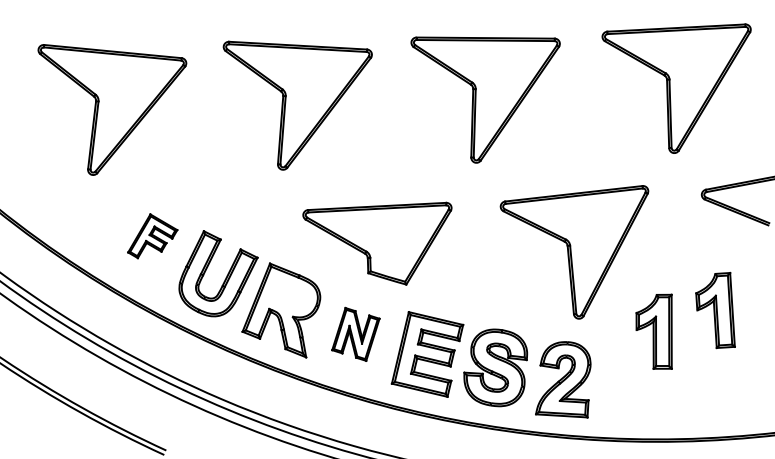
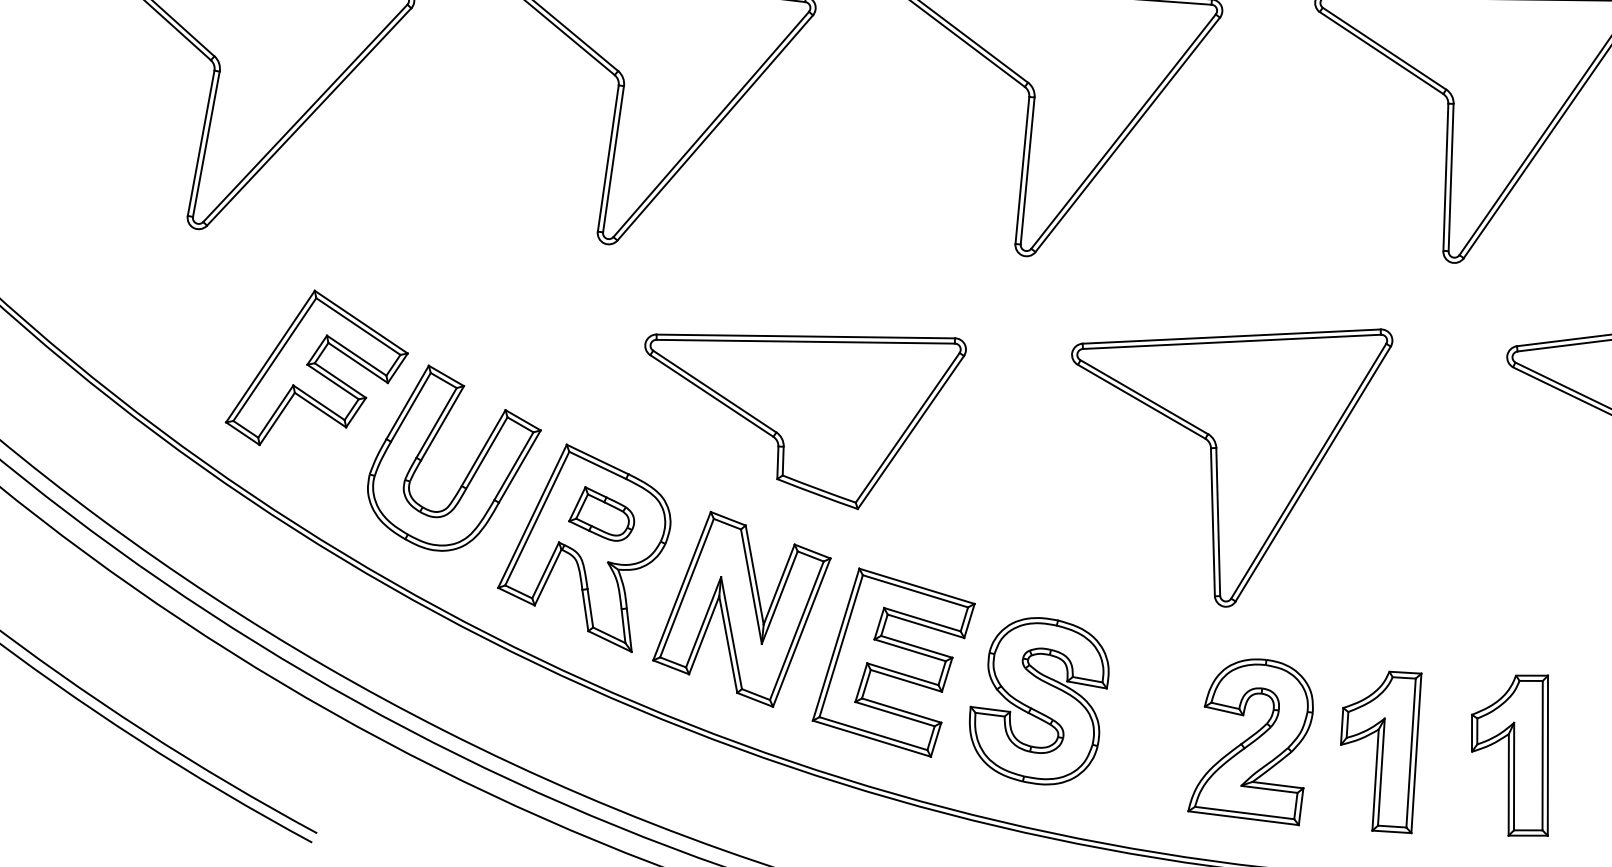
part: (152, 235) -> (317, 367), size x1.67
part: (288, 294) -> (602, 513), added
part: (715, 310) -> (1511, 754), moved
part: (653, 331) -> (1377, 750), moved
part: (355, 334) -> (741, 609), size x1.67
part: (563, 379) -> (1252, 739), moved

